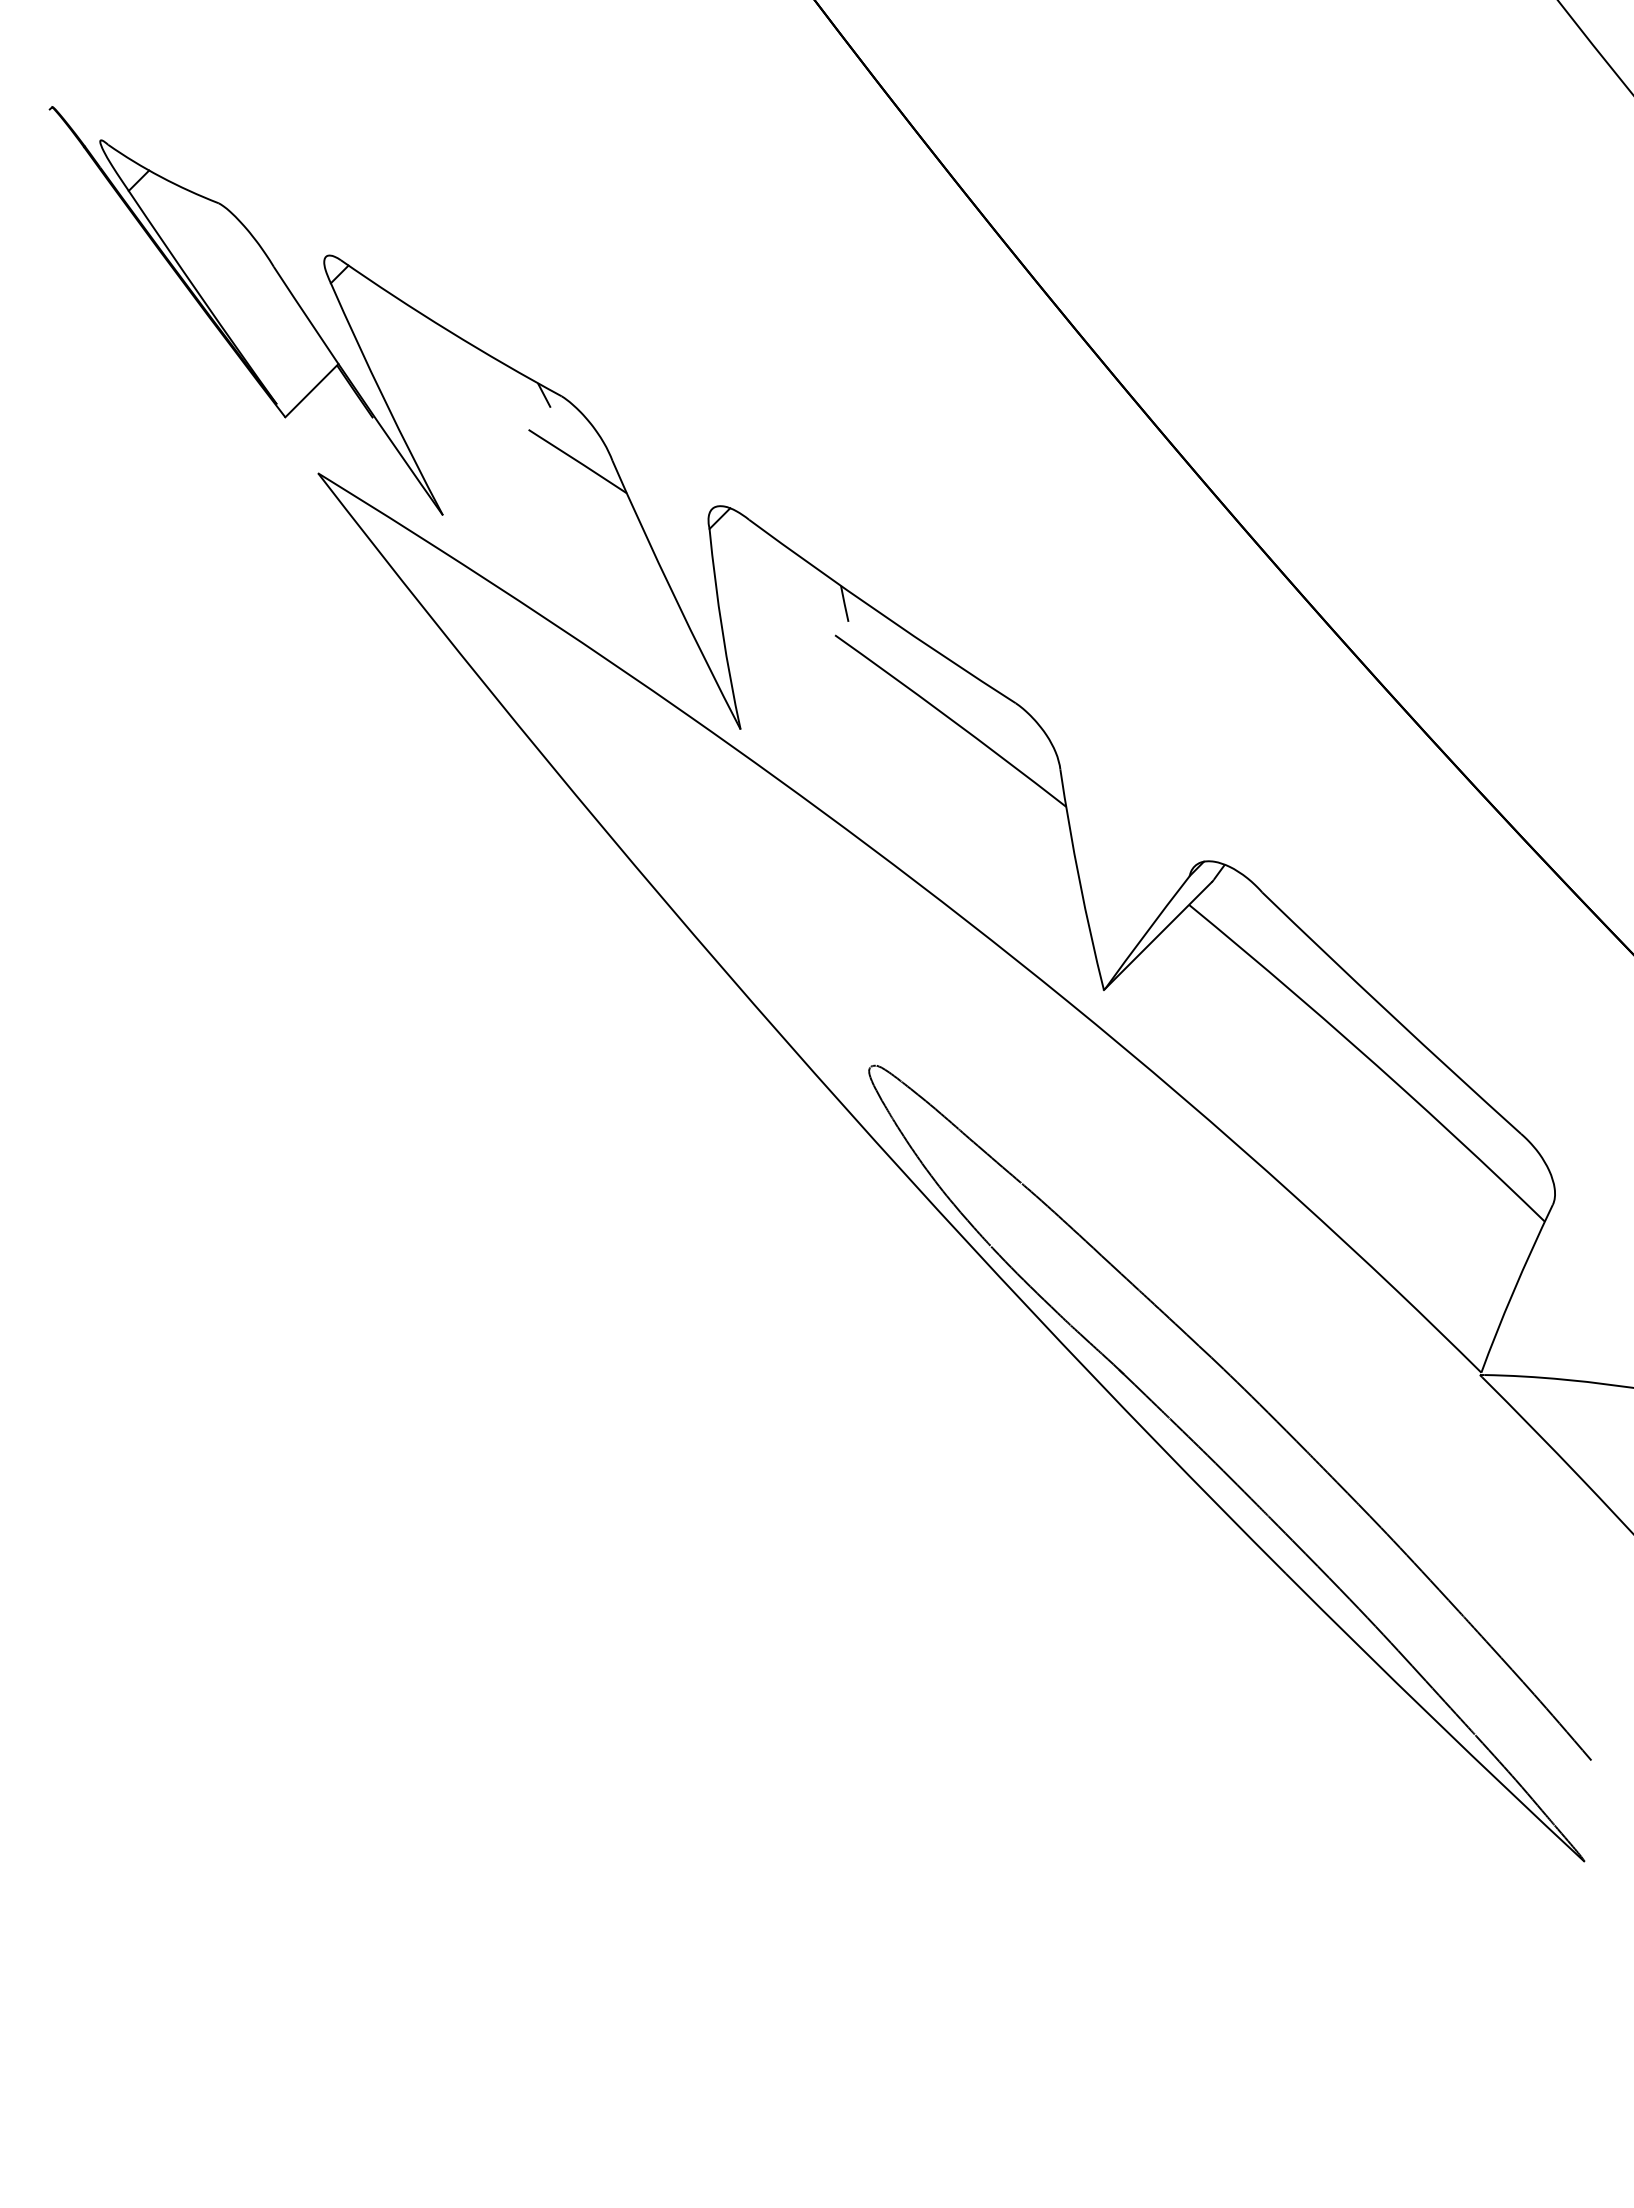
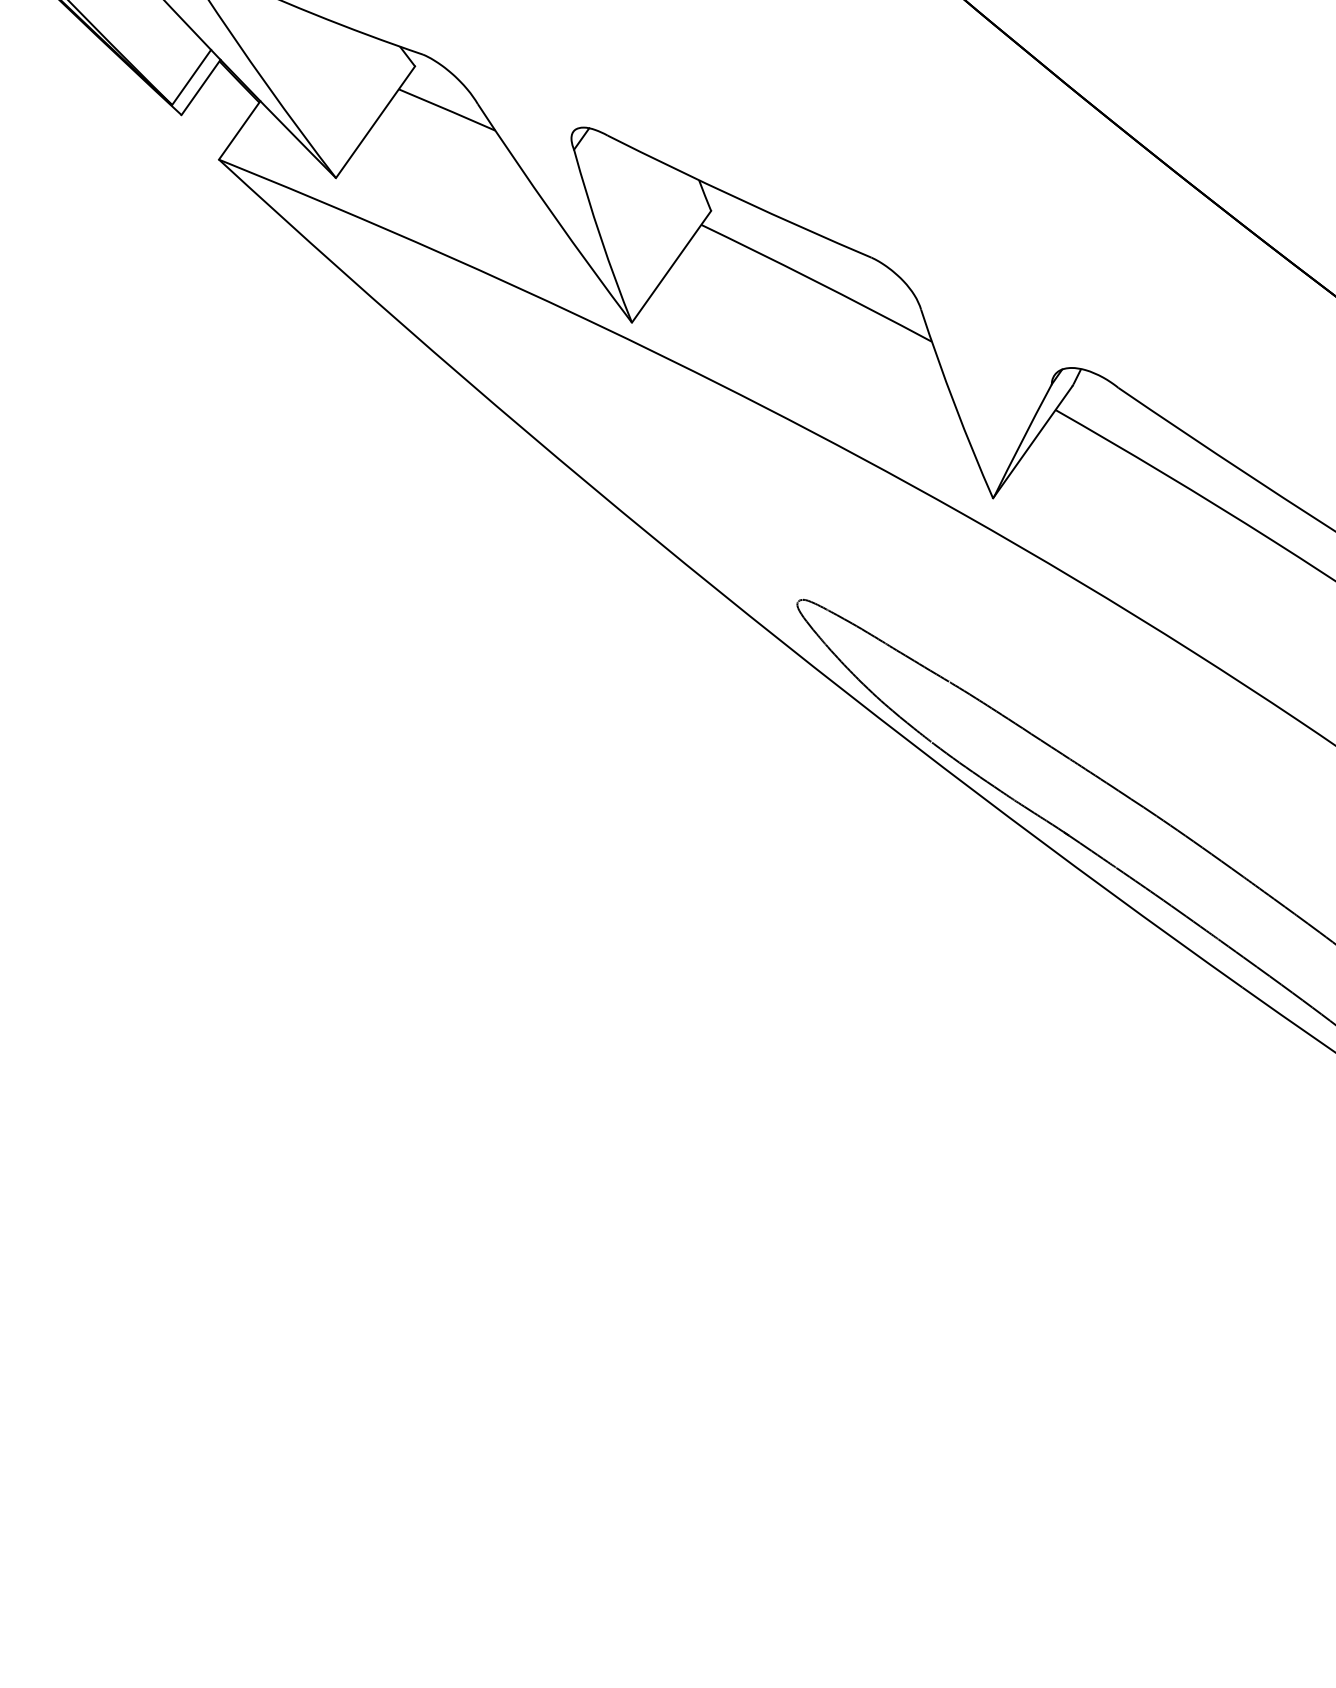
line: (302, 377) -> (190, 77), added
line: (346, 444) -> (239, 129), added
line: (496, 461) -> (375, 122), added
line: (794, 675) -> (671, 266), added

